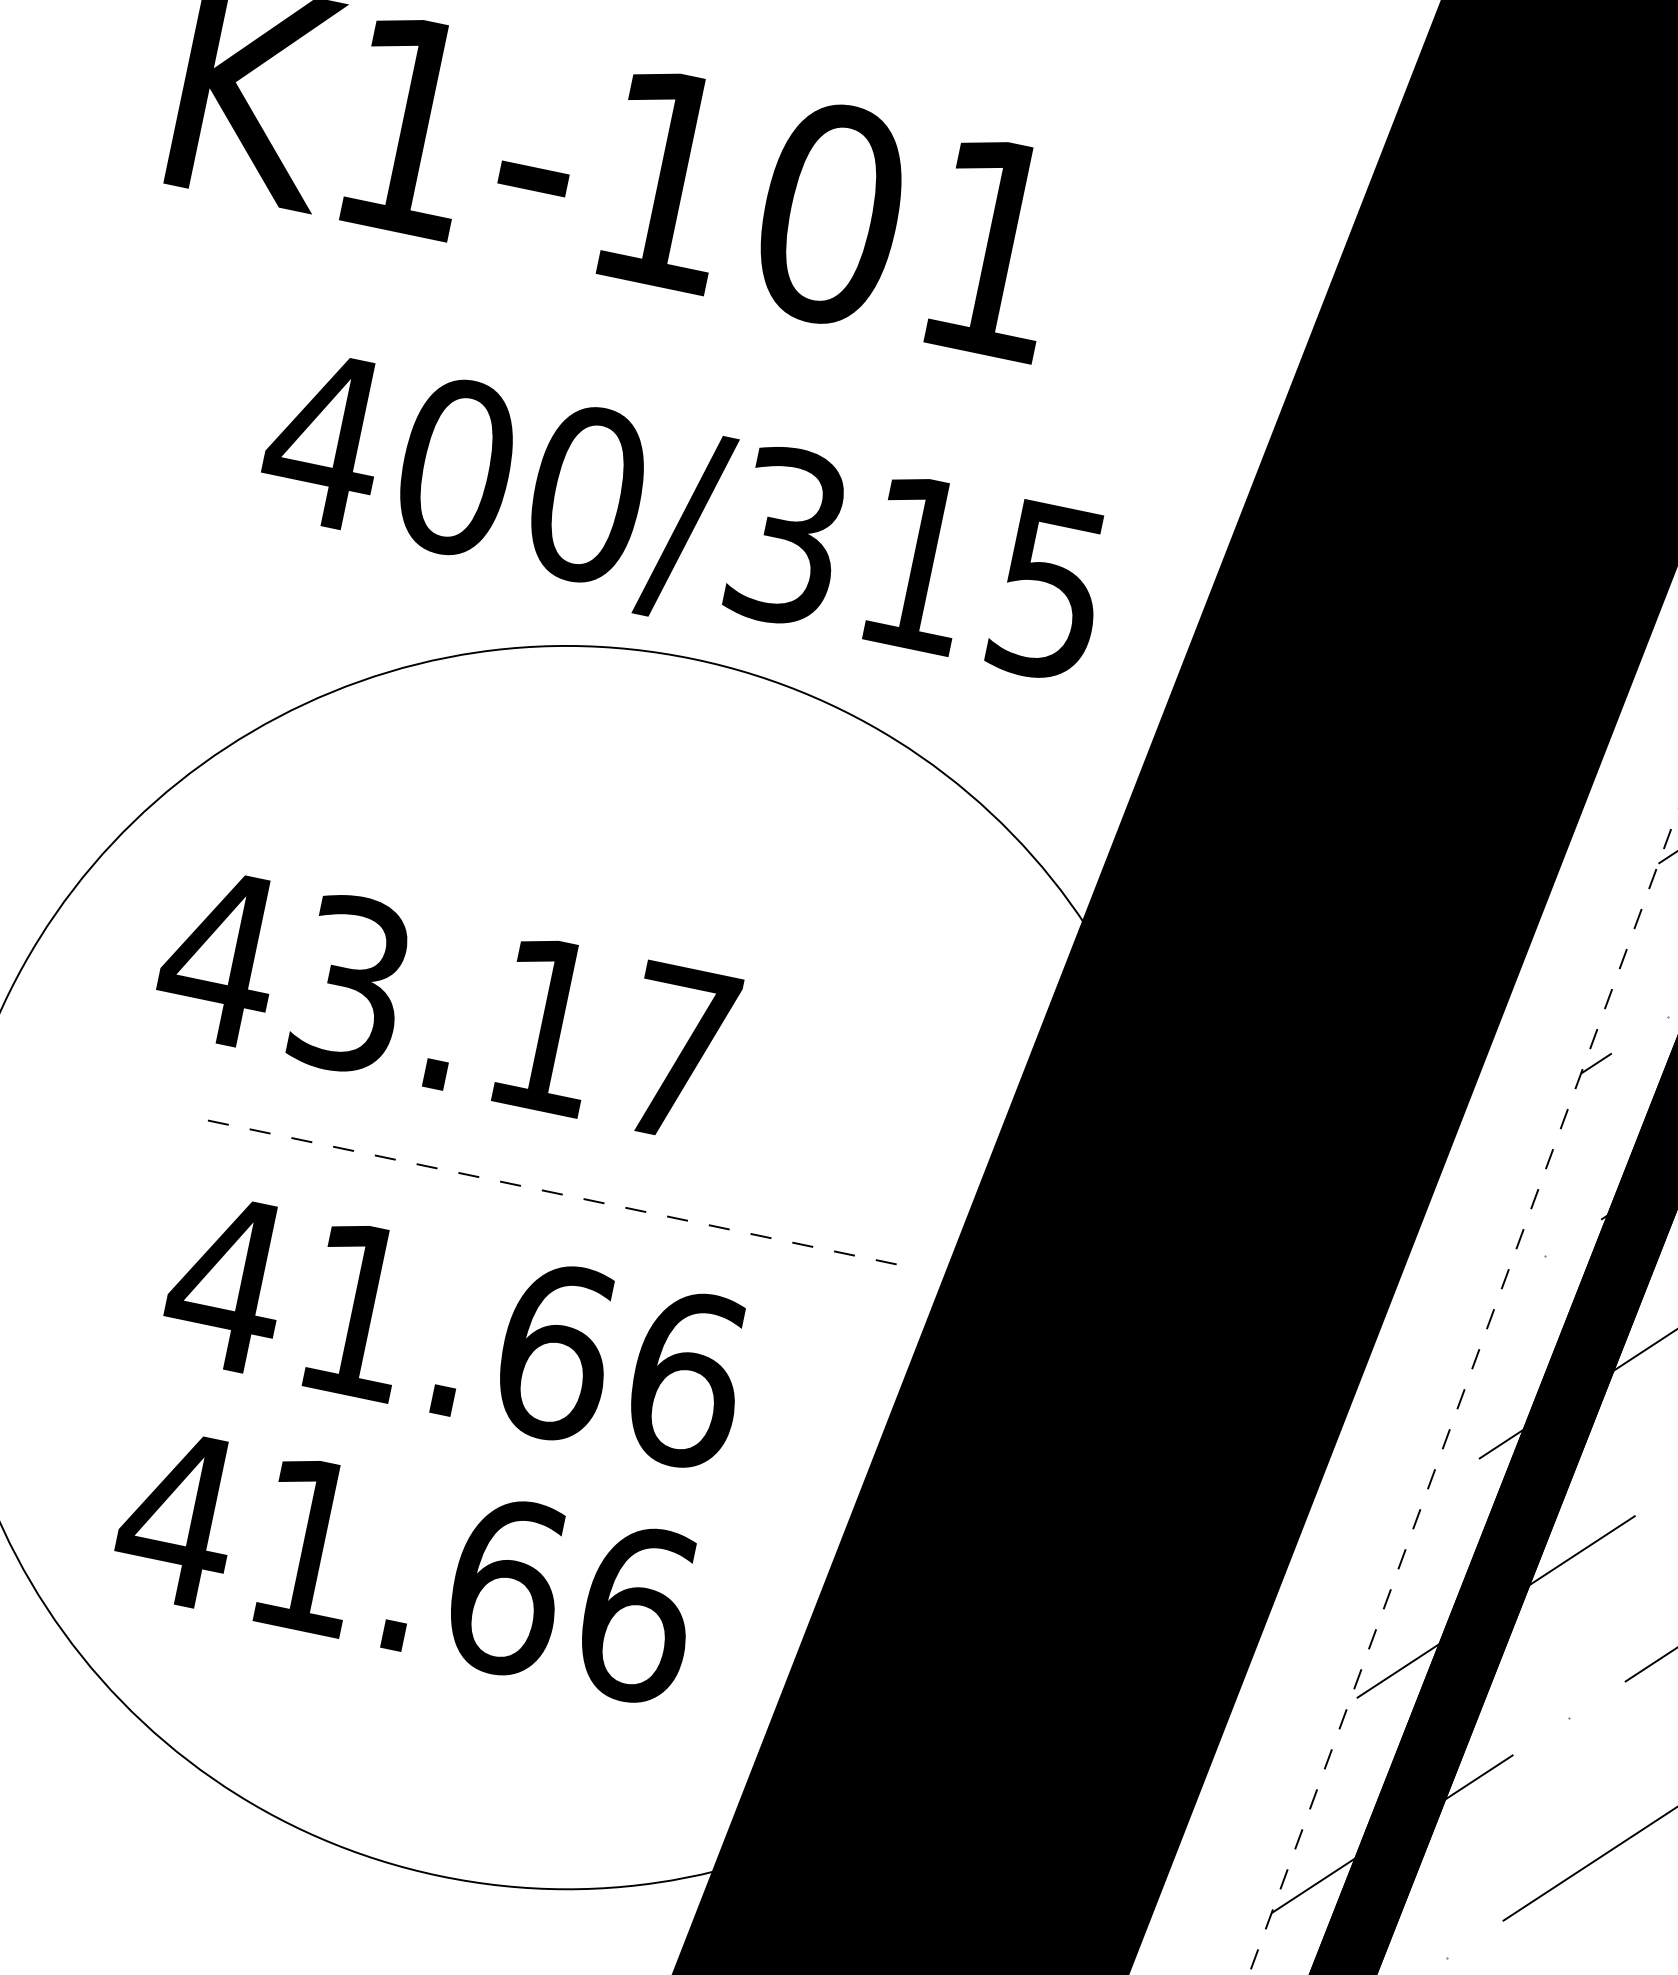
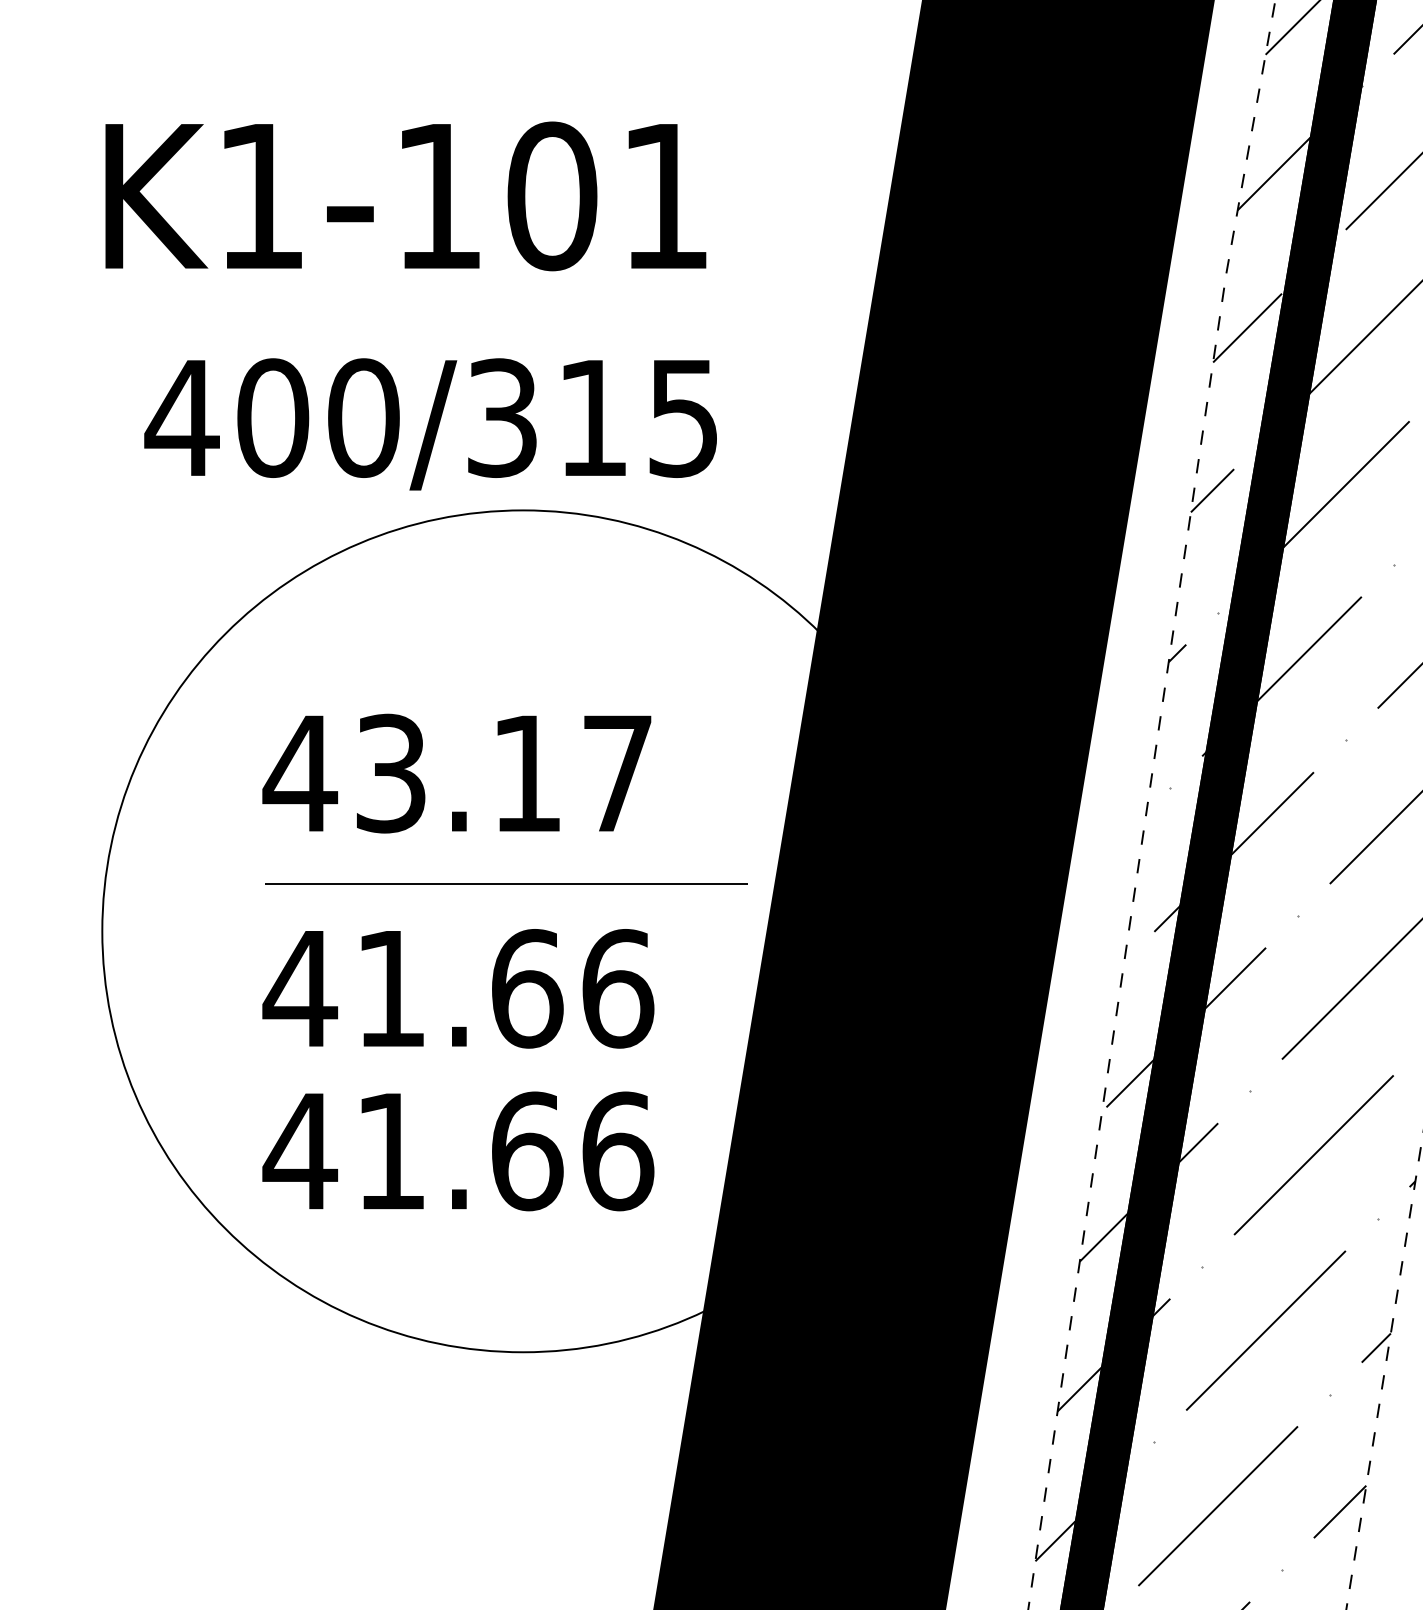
text: (681, 524) -> (430, 424), moved
text: (445, 1004) -> (456, 773), moved
line: (557, 1193) -> (506, 883), dashed -> solid

